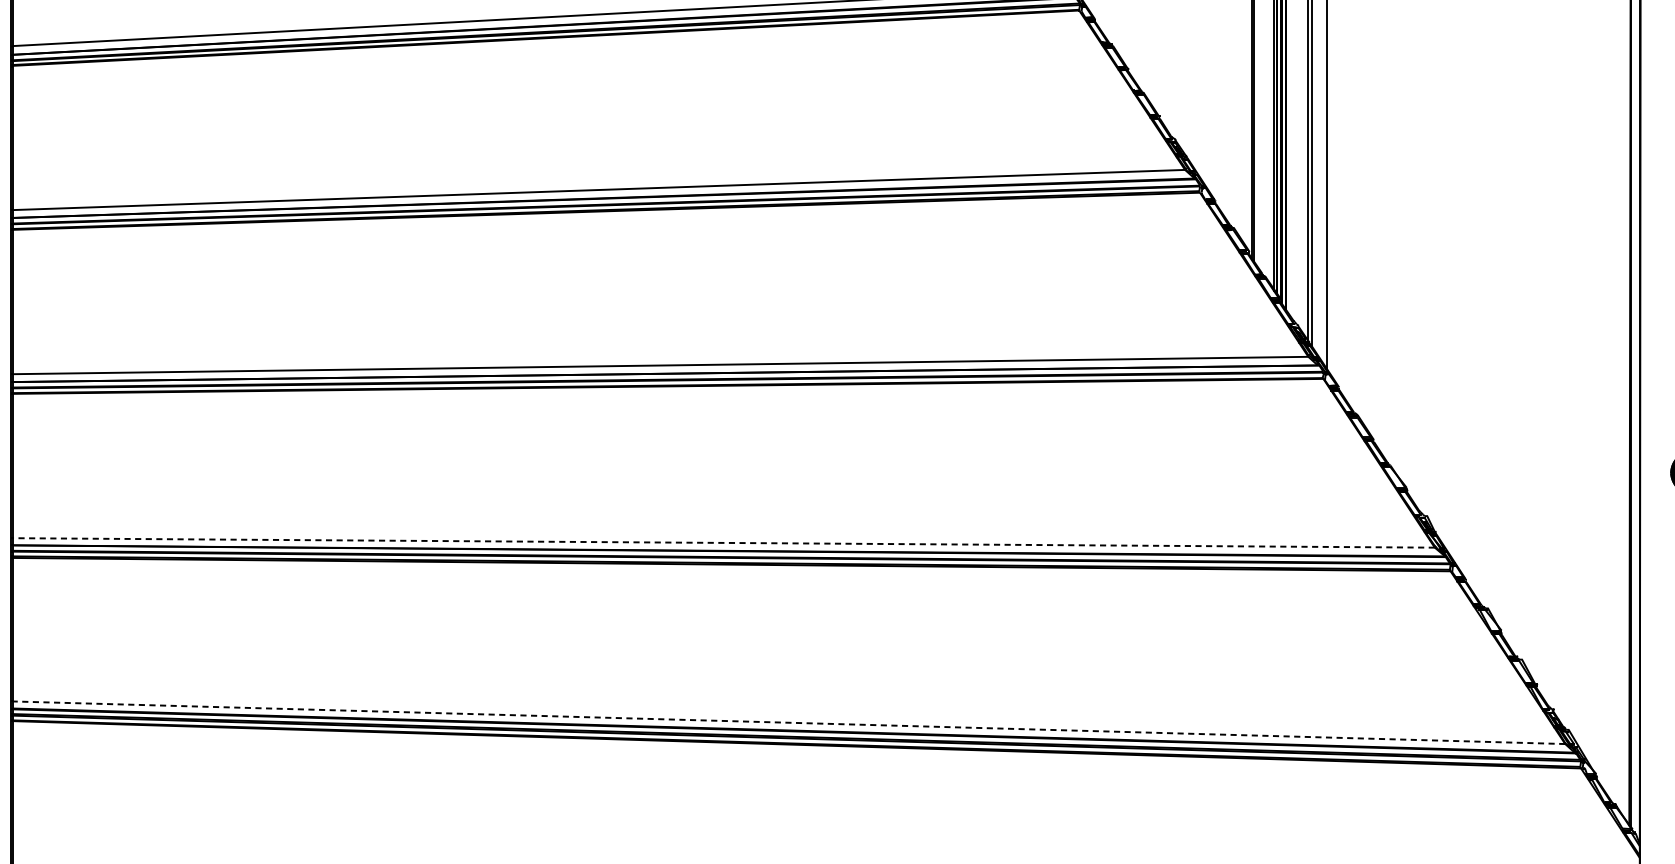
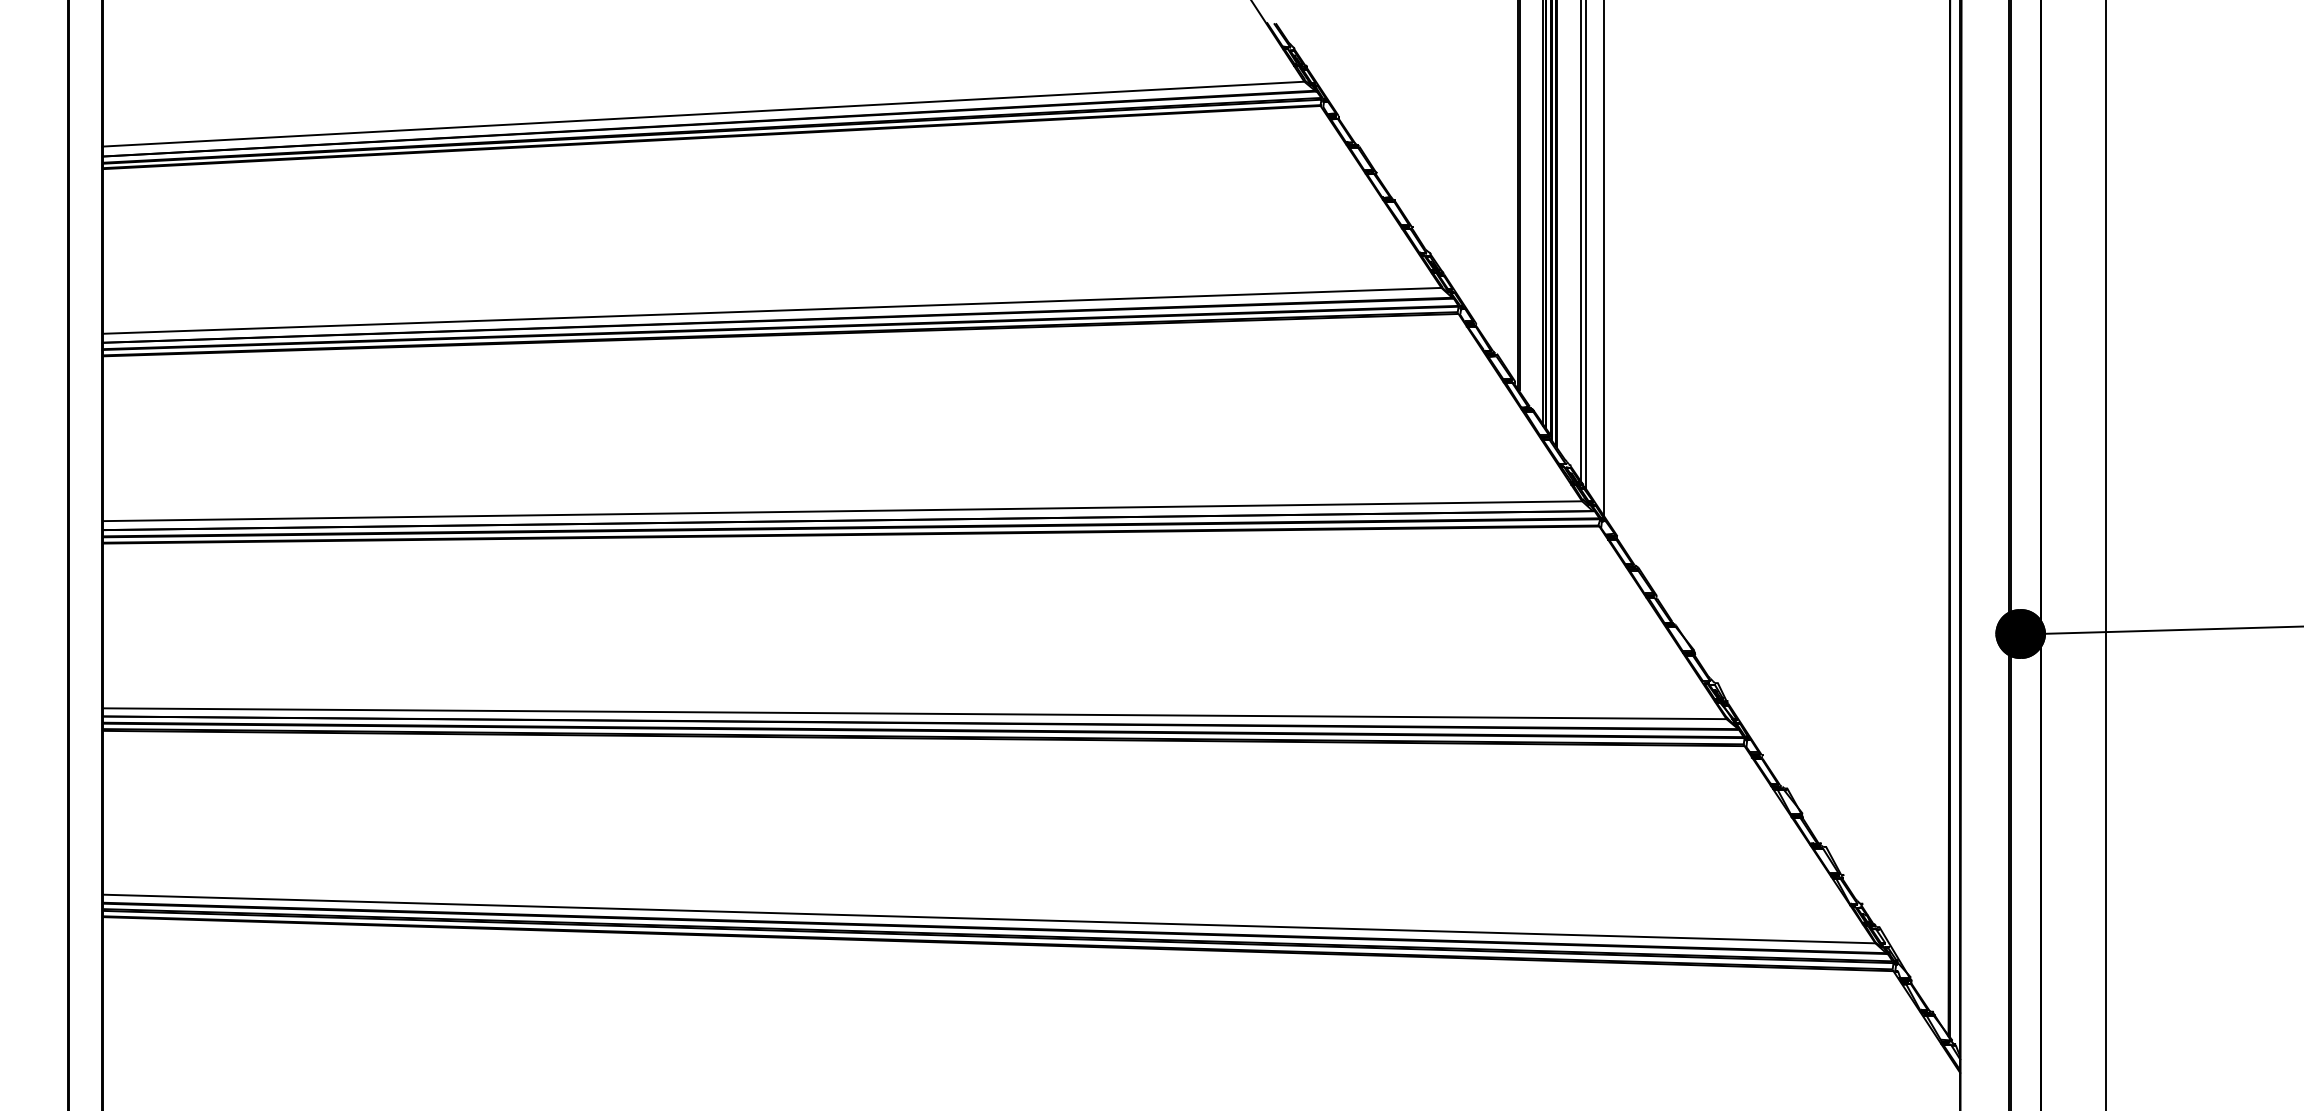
line: (723, 542) -> (914, 713), dashed -> solid
line: (788, 723) -> (988, 919), dashed -> solid

